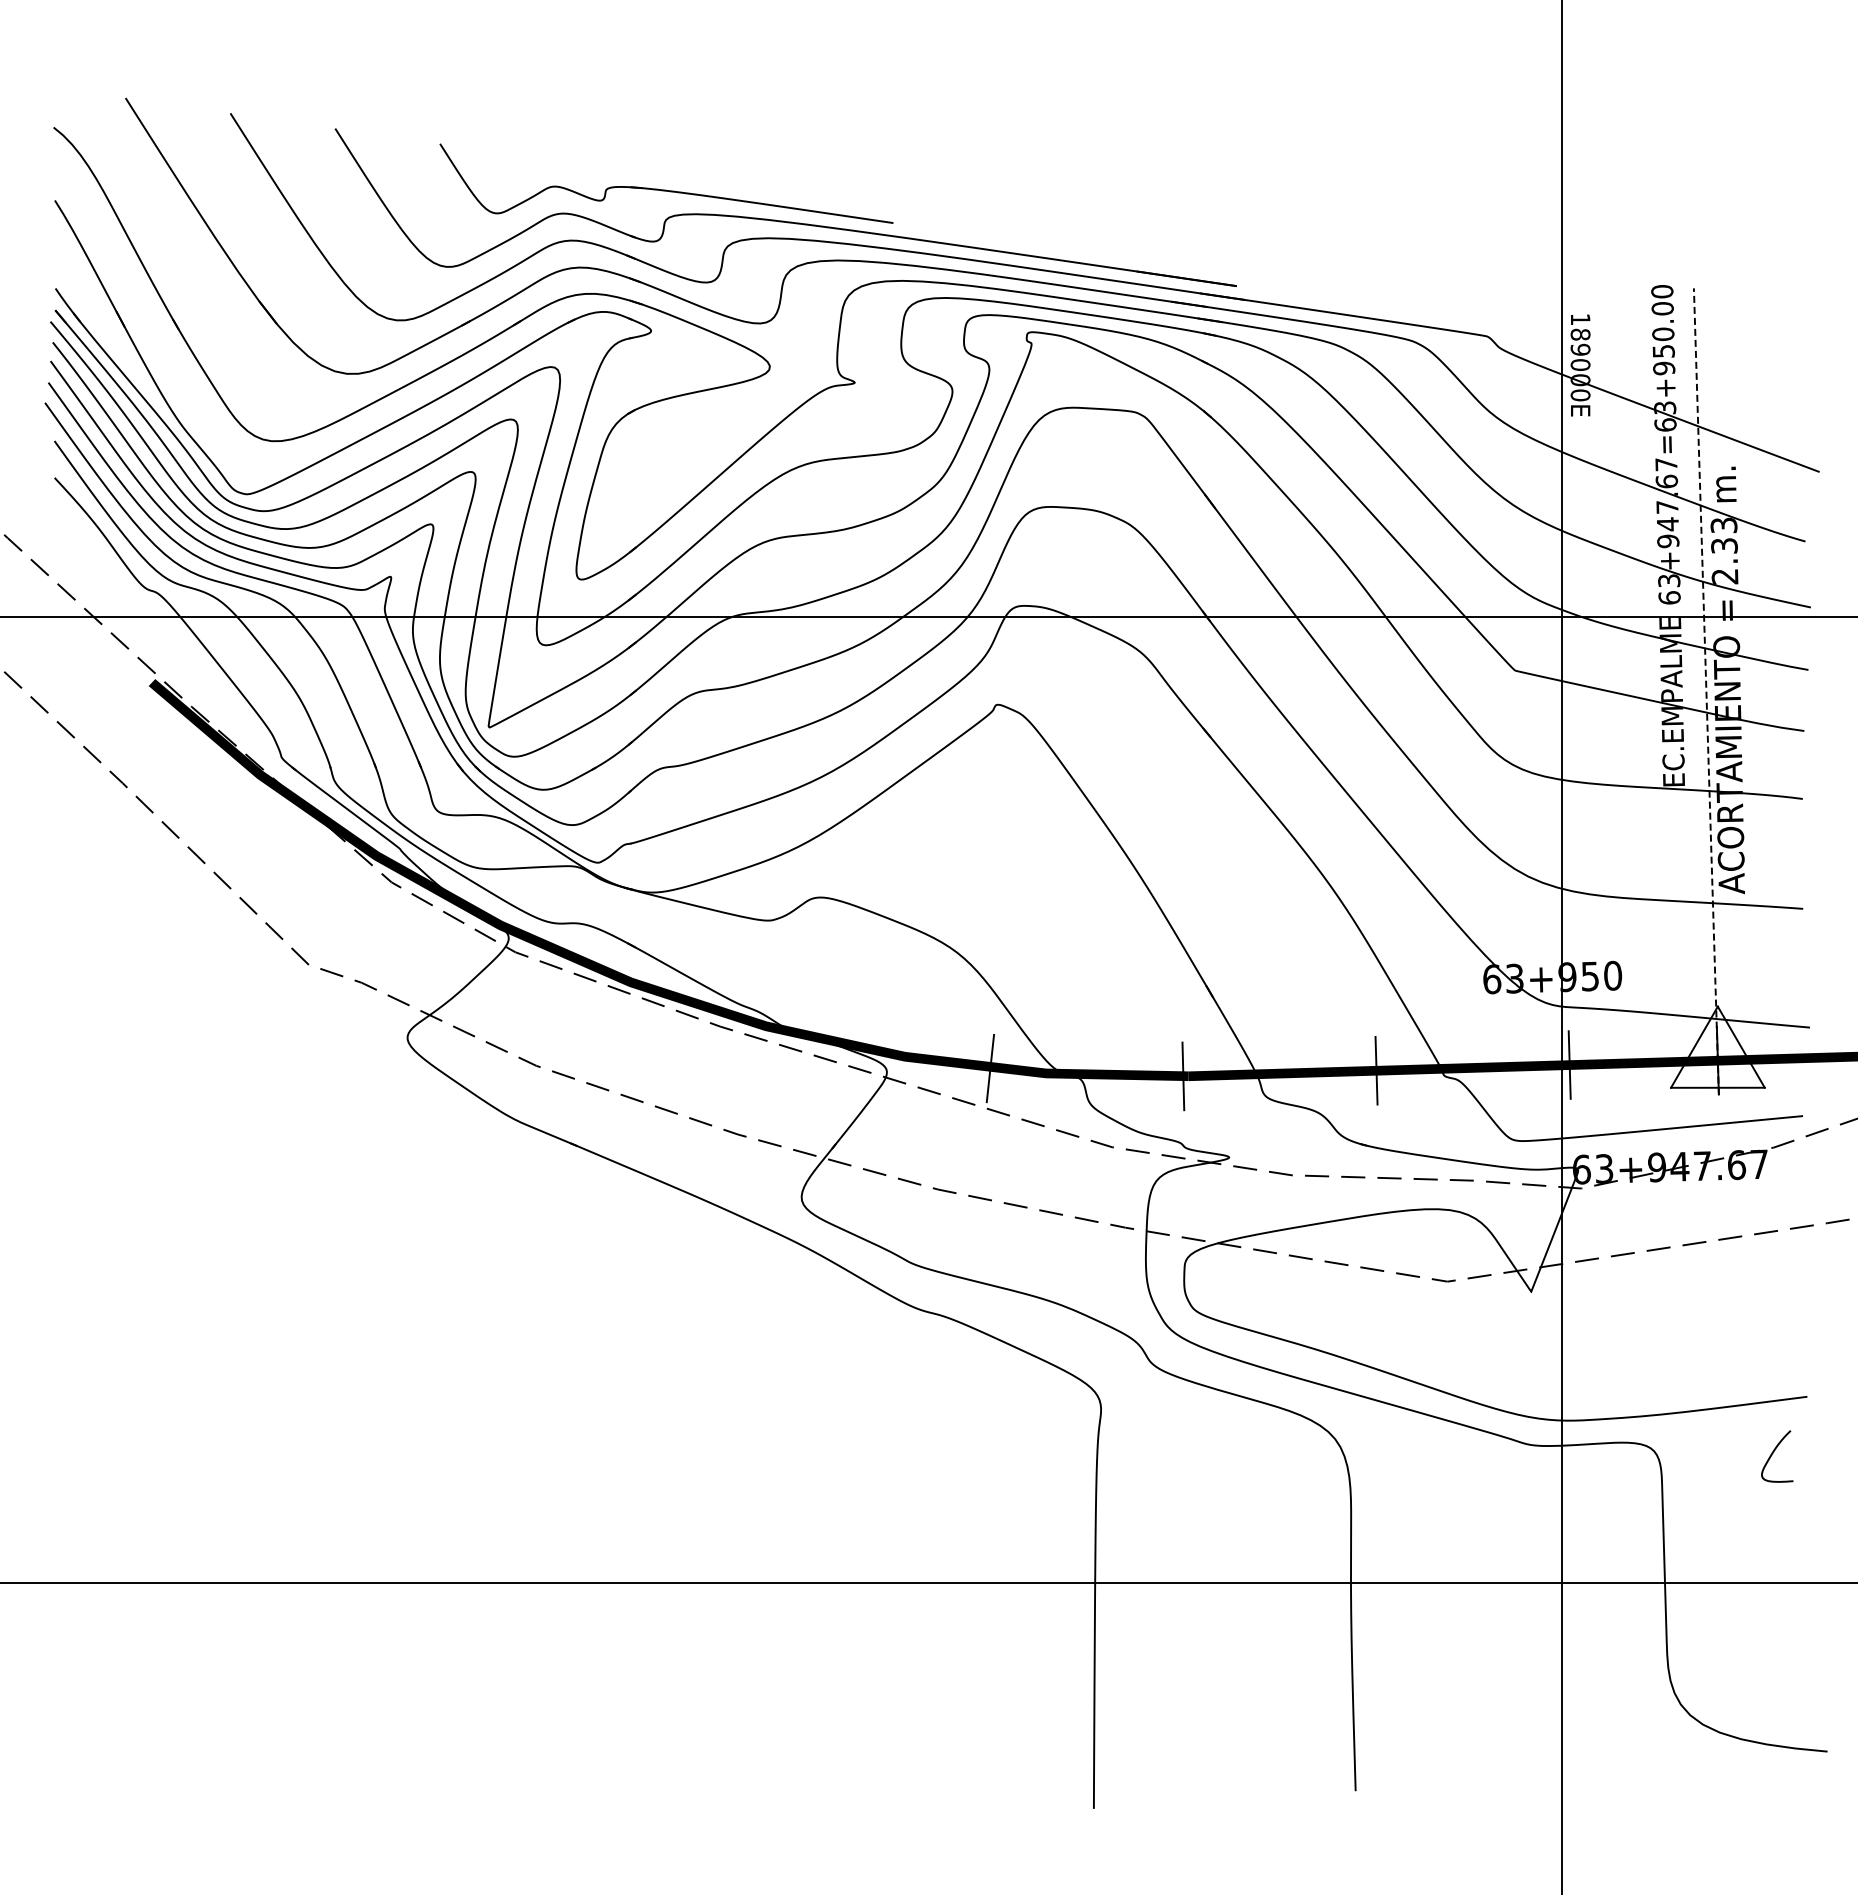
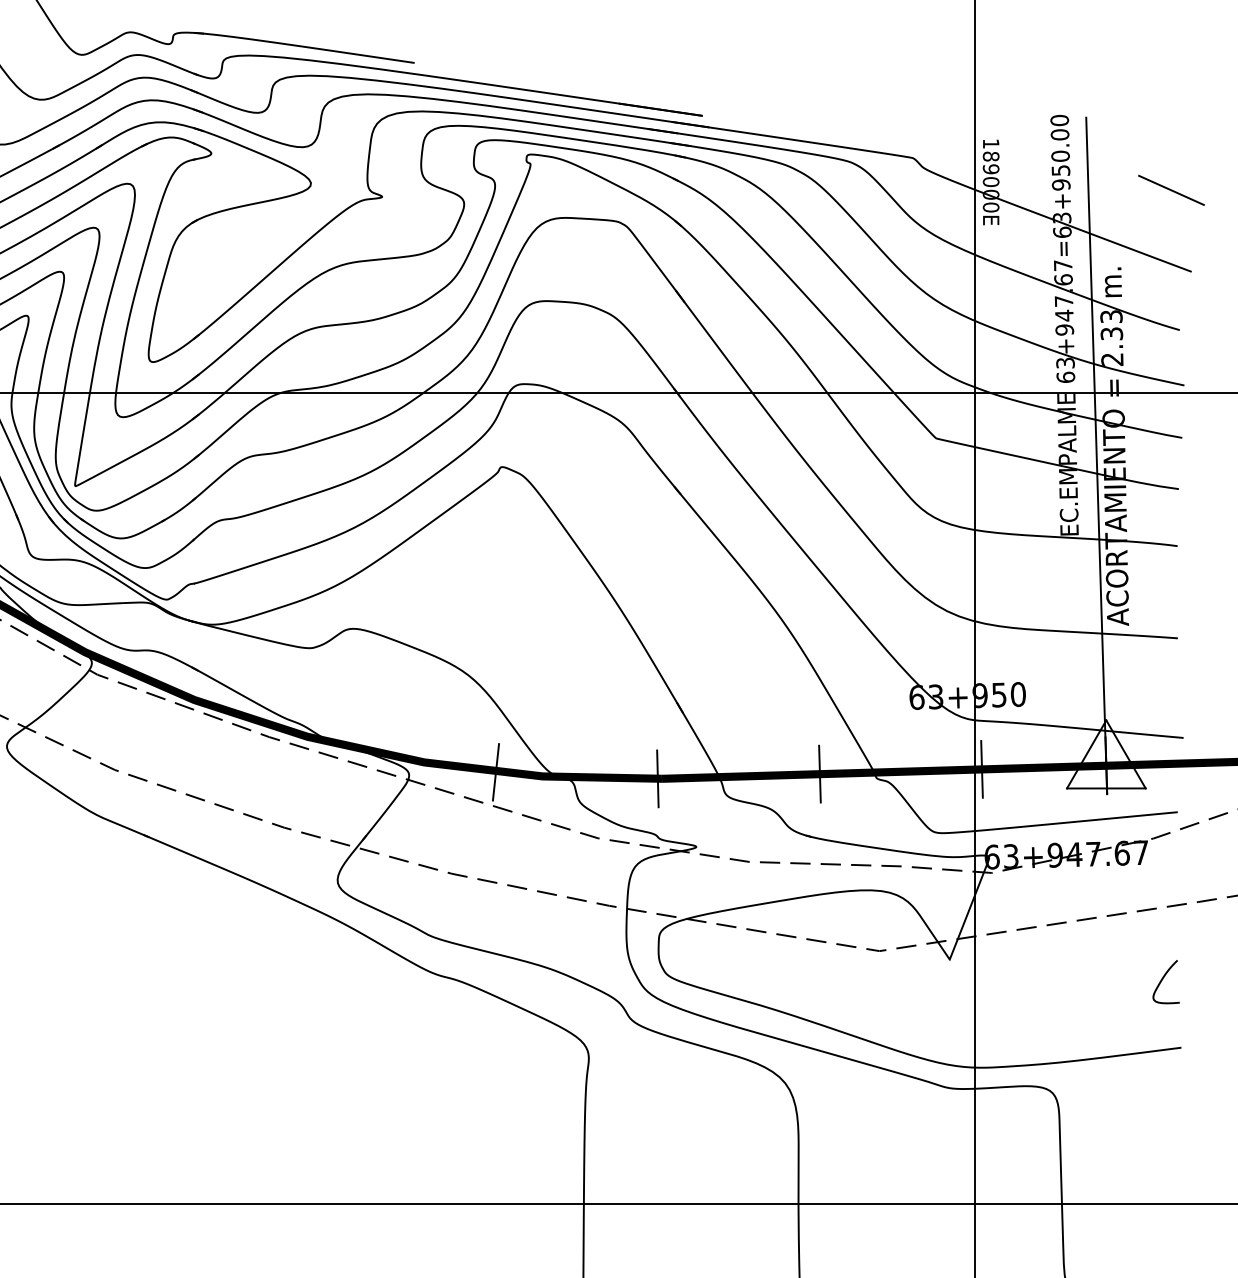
line: (1795, 374) -> (1171, 190), added
line: (1706, 690) -> (1096, 455), dashed -> solid
curve: (1774, 1452) -> (1163, 978), moved

